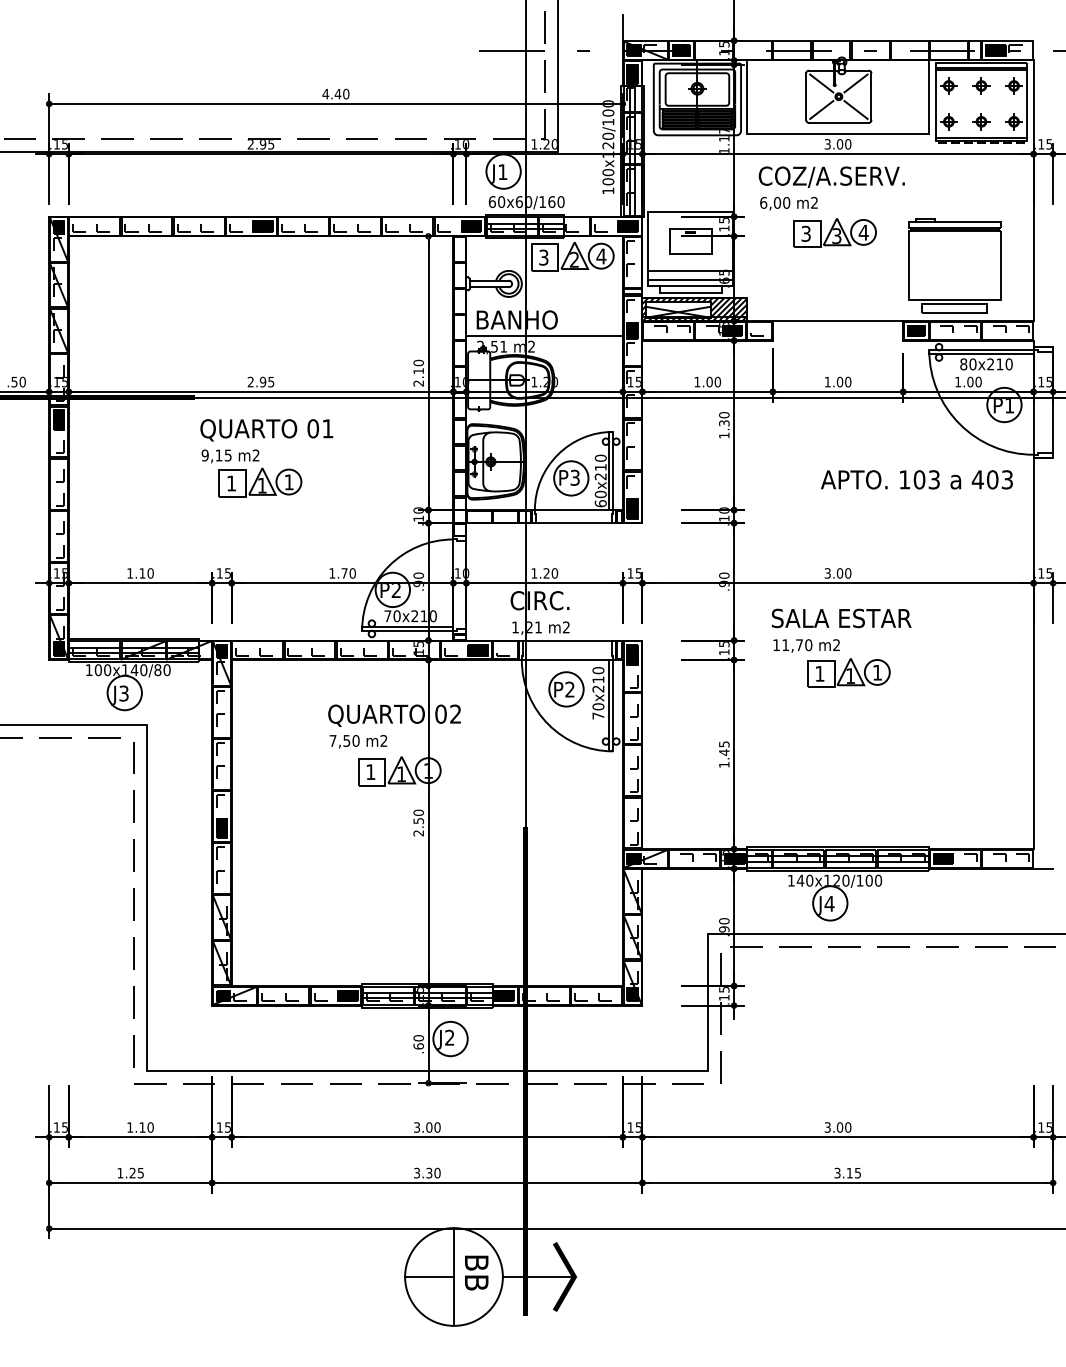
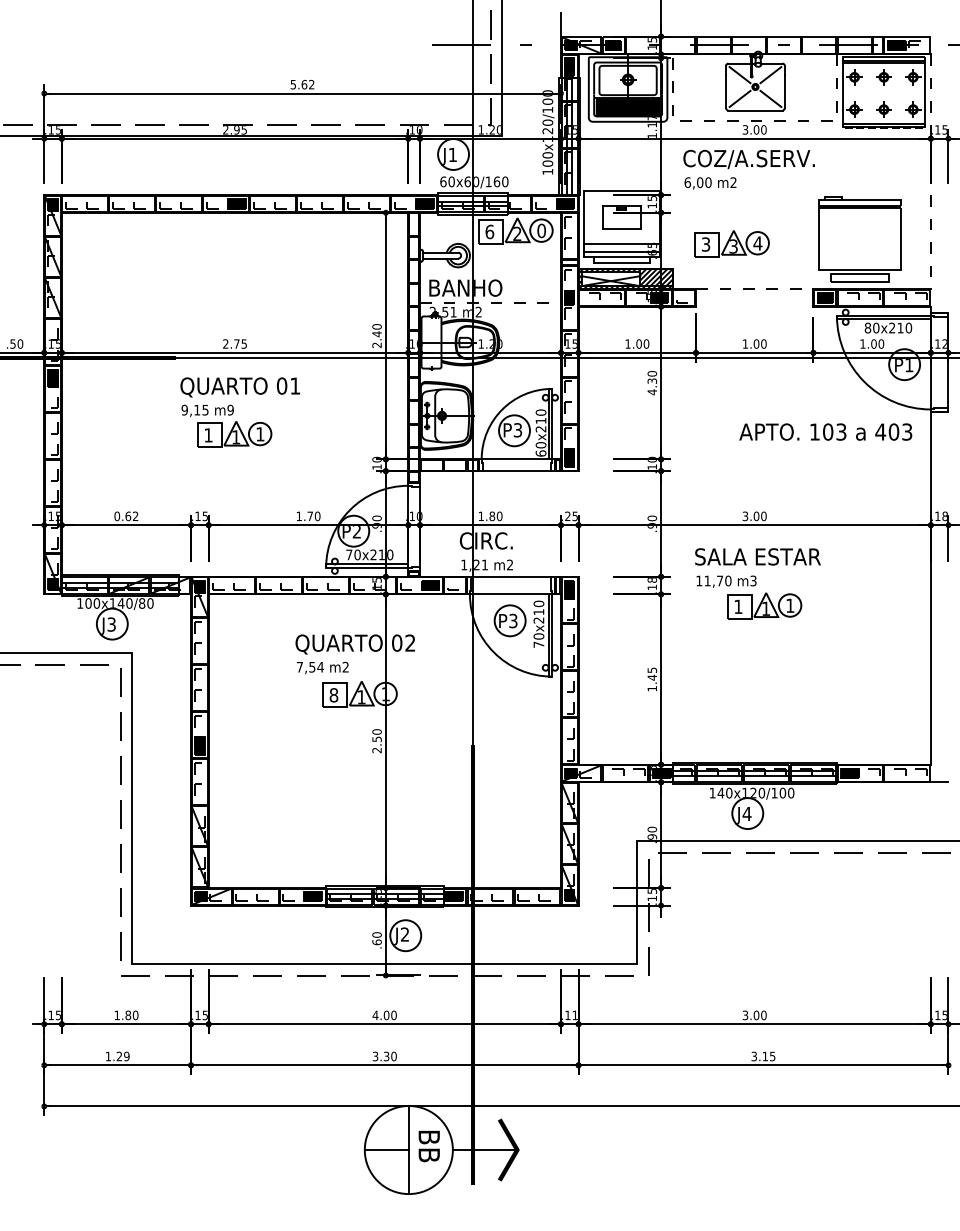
text: (335, 93) -> (302, 84), 4.40 -> 5.62
line: (837, 133) -> (754, 120), solid -> dashed
line: (1033, 191) -> (930, 172), solid -> dashed
part: (834, 232) -> (731, 243), moved
text: (601, 256) -> (541, 230), 4 -> 0
text: (543, 257) -> (489, 231), 3 -> 6
line: (837, 321) -> (754, 289), solid -> dashed
line: (545, 335) -> (491, 302), solid -> dashed
text: (418, 371) -> (376, 334), 2.10 -> 2.40
text: (262, 381) -> (236, 343), 2.95 -> 2.75
text: (1048, 381) -> (944, 343), .15 -> .12
text: (723, 435) -> (651, 392), 1.30 -> 4.30
text: (255, 454) -> (230, 409), m2 -> m9
text: (630, 572) -> (567, 515), .15 -> .25
text: (140, 573) -> (126, 516), 1.10 -> 0.62
text: (546, 573) -> (492, 516), 1.20 -> 1.80
text: (1048, 573) -> (944, 516), .15 -> .18
text: (724, 644) -> (652, 580), .15 -> .18
text: (836, 645) -> (753, 581), m2 -> m3
text: (570, 690) -> (513, 621), P2 -> P3
text: (355, 740) -> (320, 666), 7,50 -> 7,54
text: (370, 772) -> (333, 695), 1 -> 8
text: (142, 1127) -> (128, 1015), 1.10 -> 1.80
text: (416, 1127) -> (375, 1015), 3.00 -> 4.00
text: (637, 1127) -> (574, 1015), .15 -> .11
text: (140, 1172) -> (126, 1055), 1.25 -> 1.29

